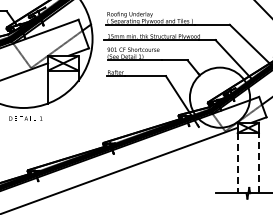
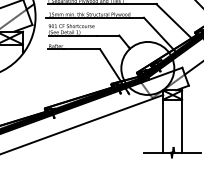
line: (237, 163) -> (163, 126), dashed -> solid
line: (259, 163) -> (182, 126), dashed -> solid

